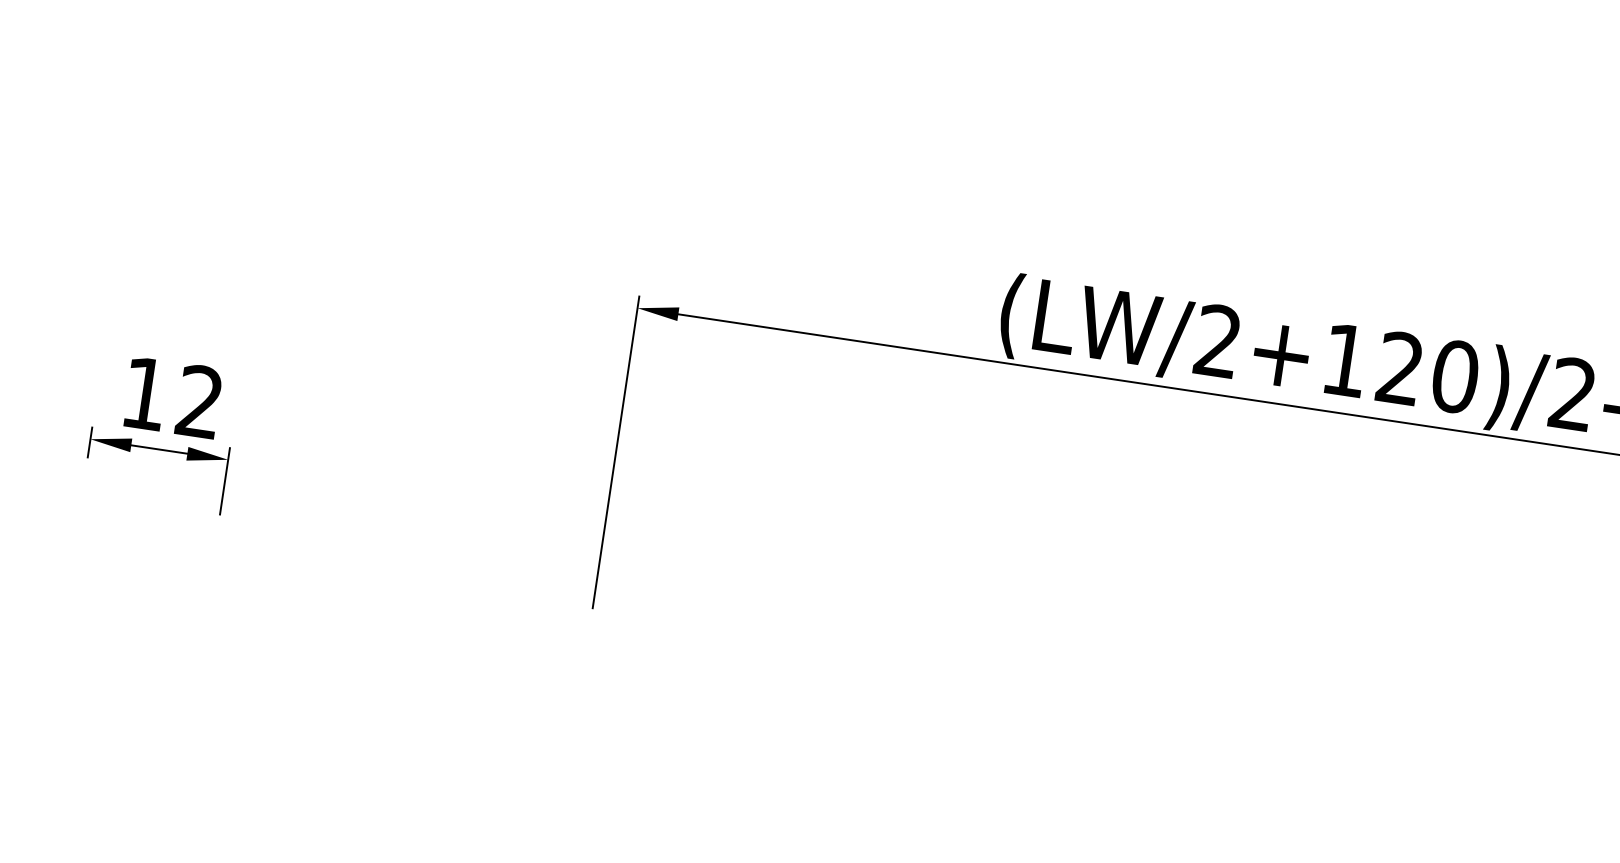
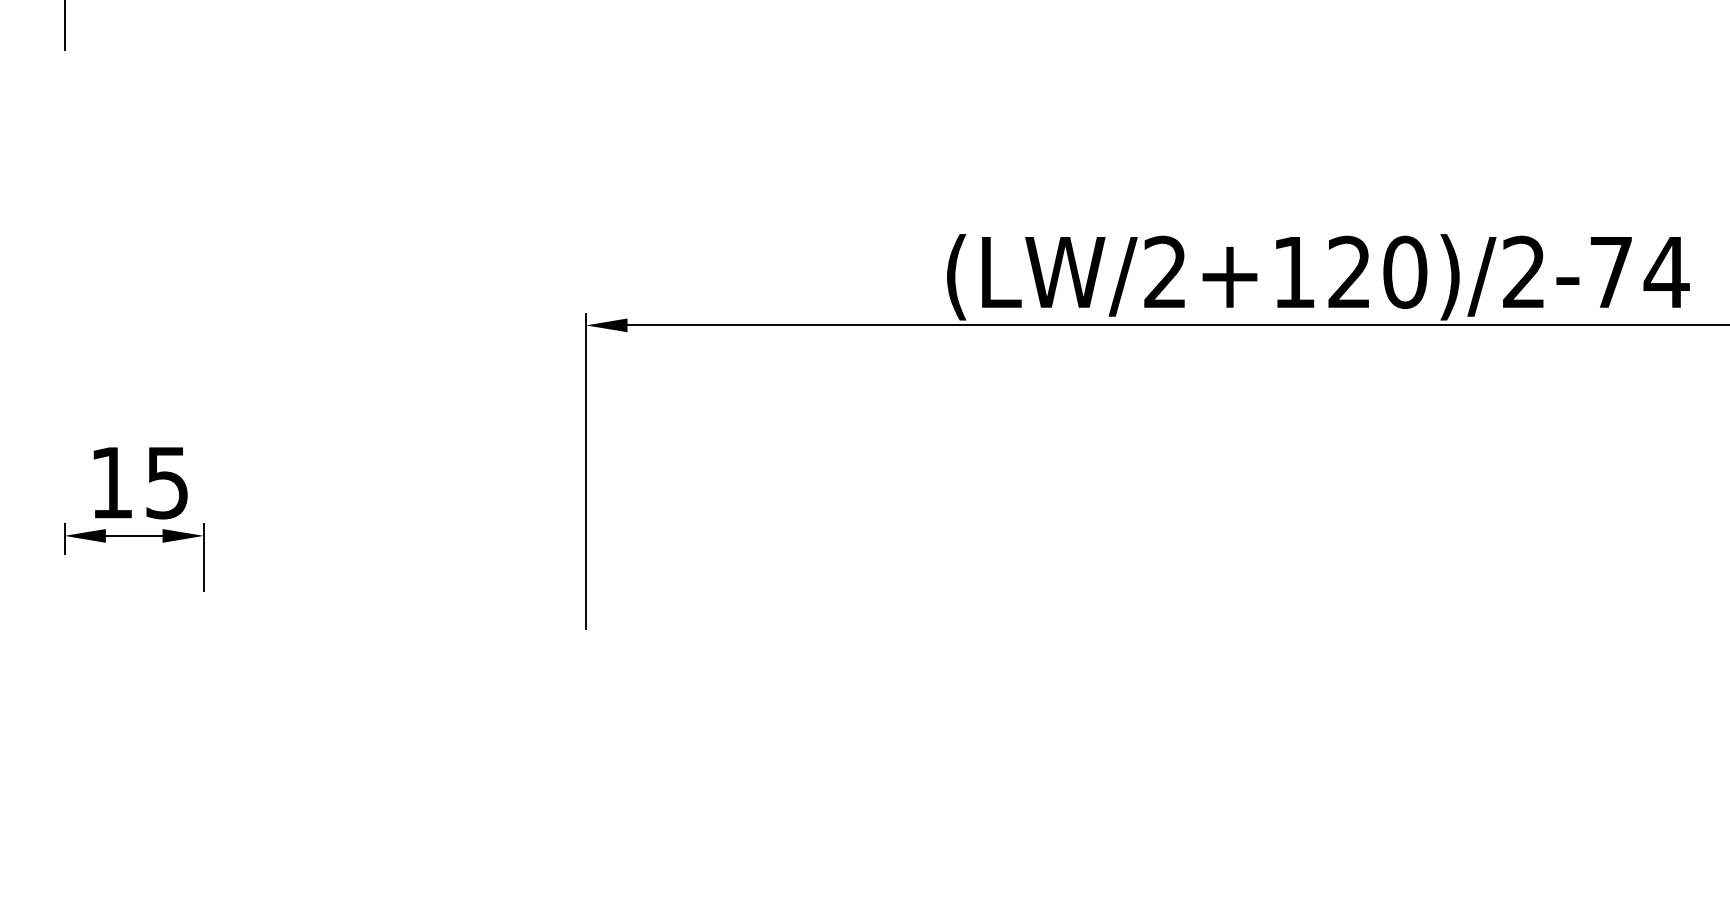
text: (199, 401) -> (166, 482), 12 -> 15

